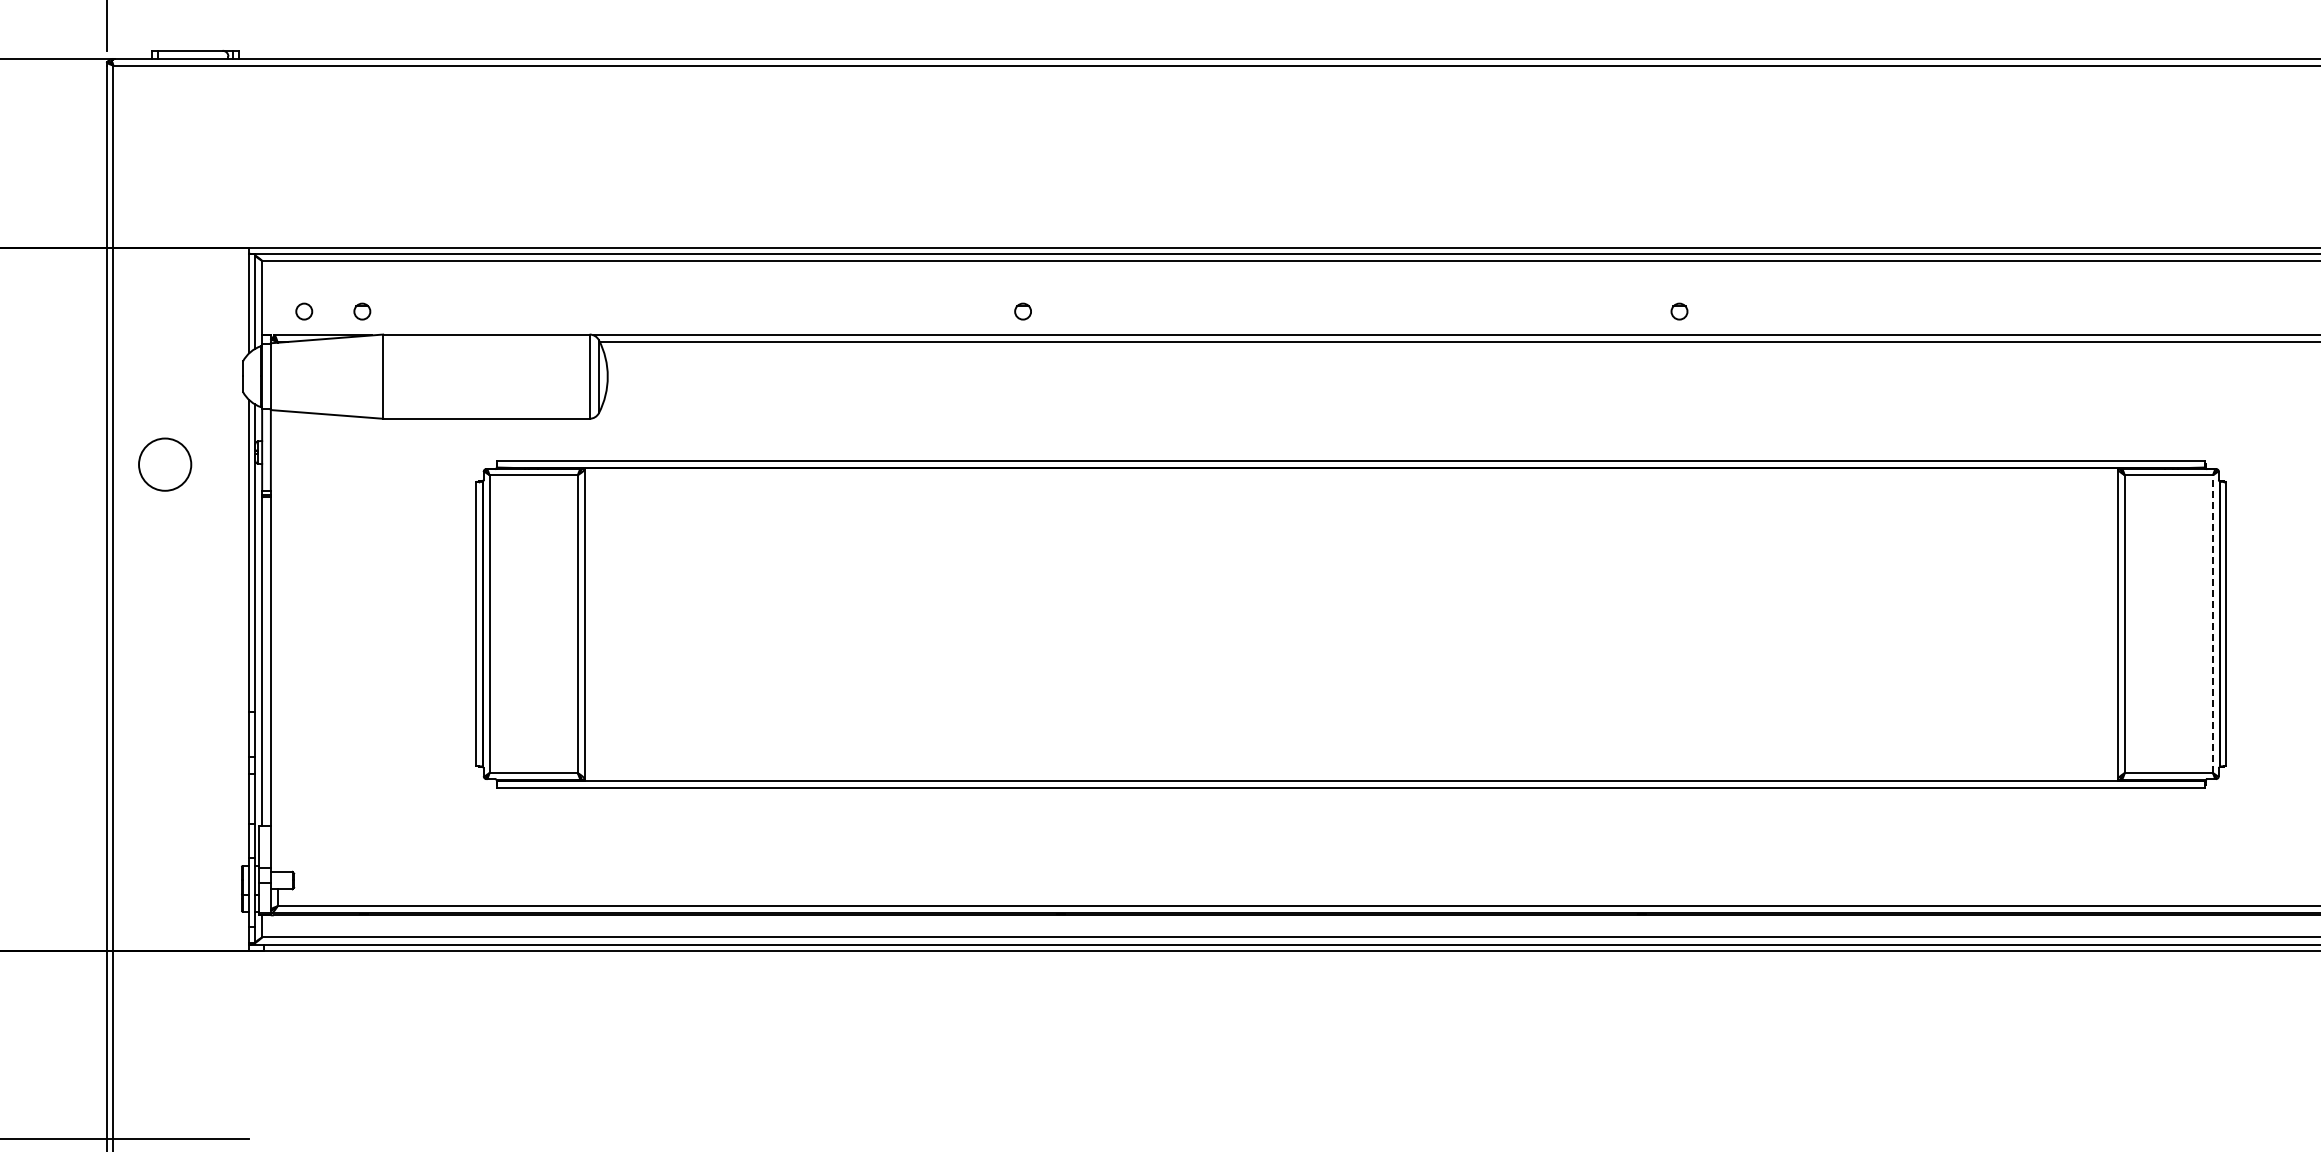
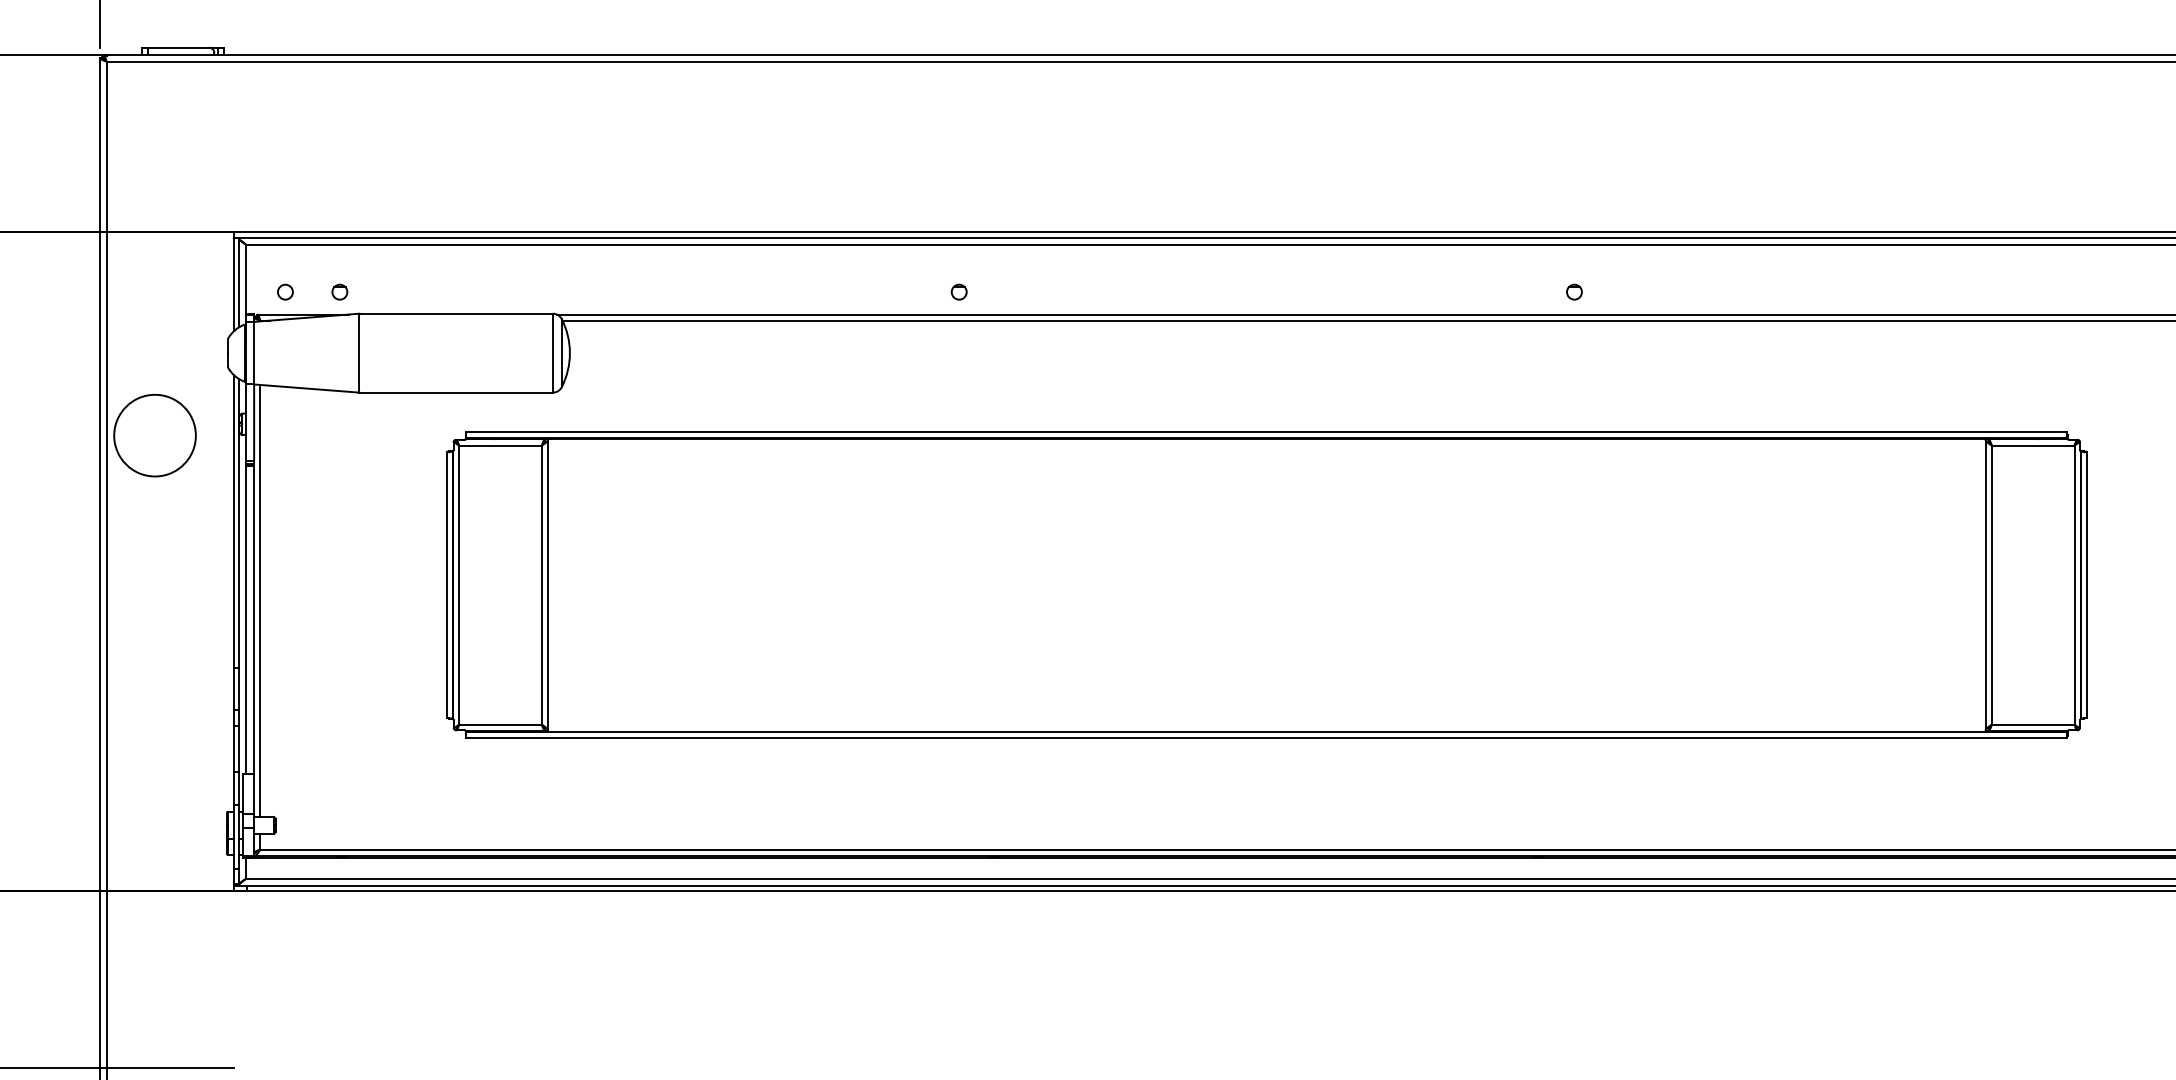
circle: (164, 464) -> (154, 435), size x1.67
line: (2213, 624) -> (2074, 585), dashed -> solid
line: (277, 640) -> (260, 600), added

